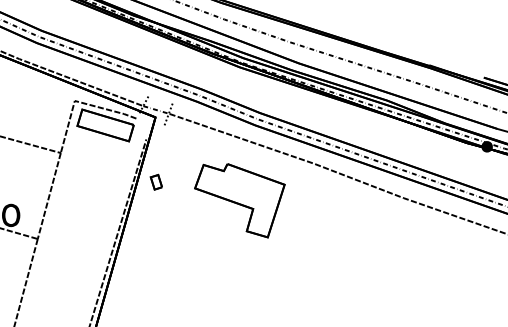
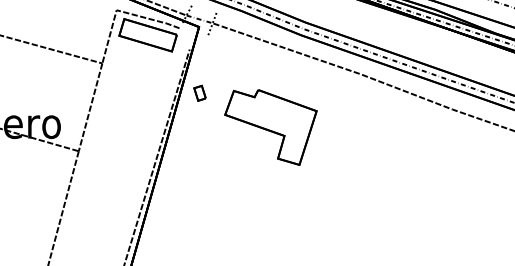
part: (239, 200) -> (270, 127), moved

